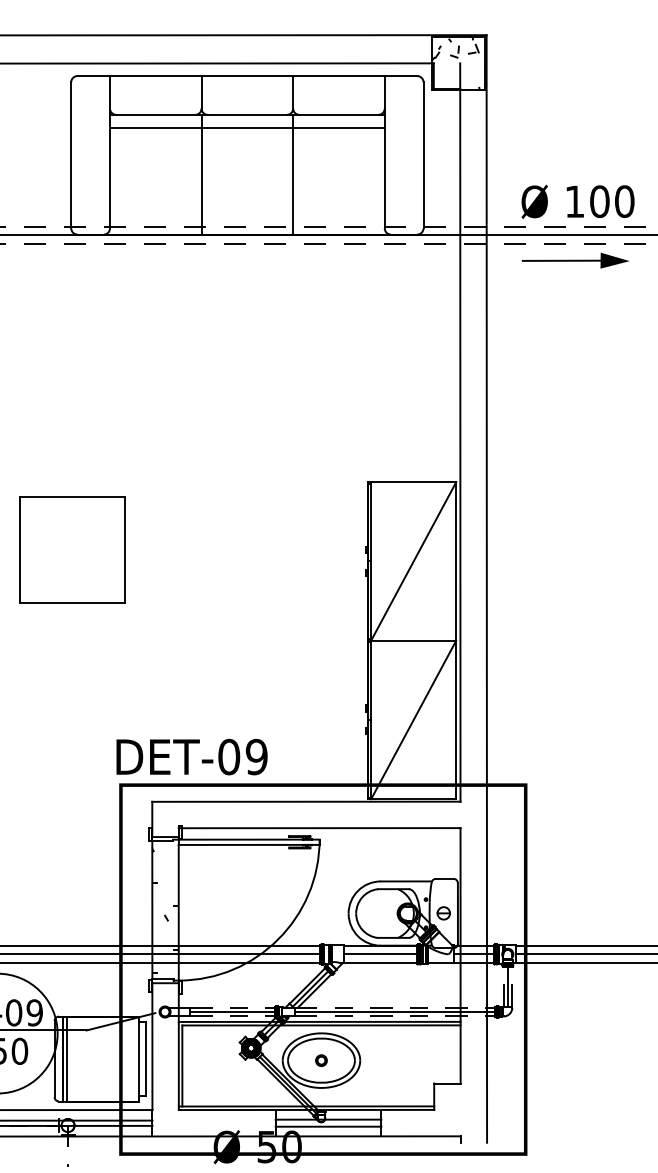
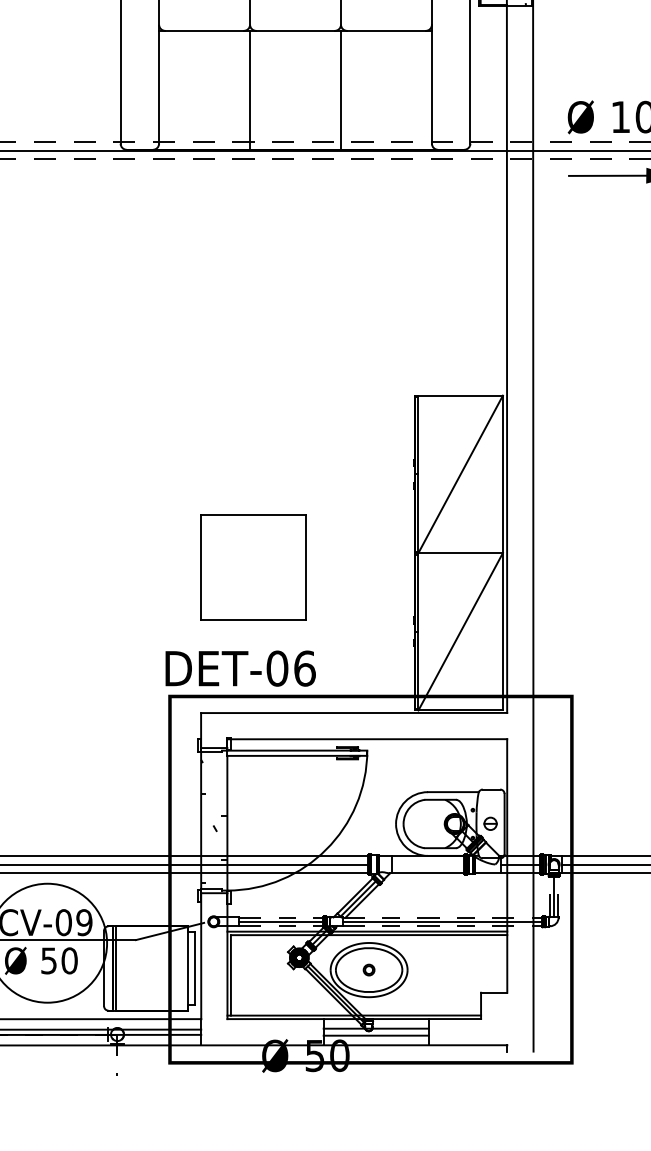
line: (247, 127) -> (295, 43), removed
part: (72, 549) -> (253, 566), moved
text: (256, 756) -> (304, 668), DET-09 -> DET-06
line: (380, 954) -> (427, 864), removed

